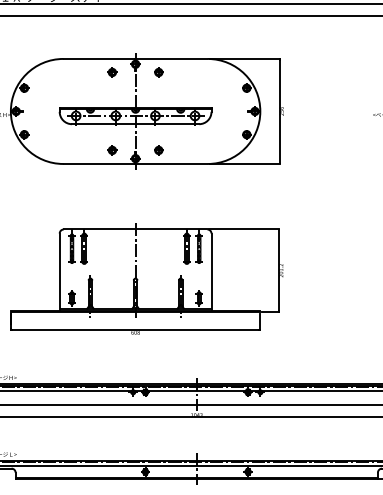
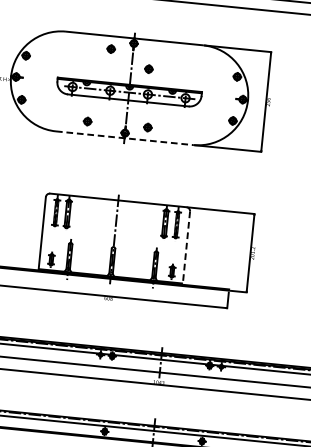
part: (158, 72) -> (148, 69), moved
part: (112, 150) -> (87, 121), moved
line: (136, 163) -> (125, 137), solid -> dashed
line: (211, 272) -> (186, 248), solid -> dashed

